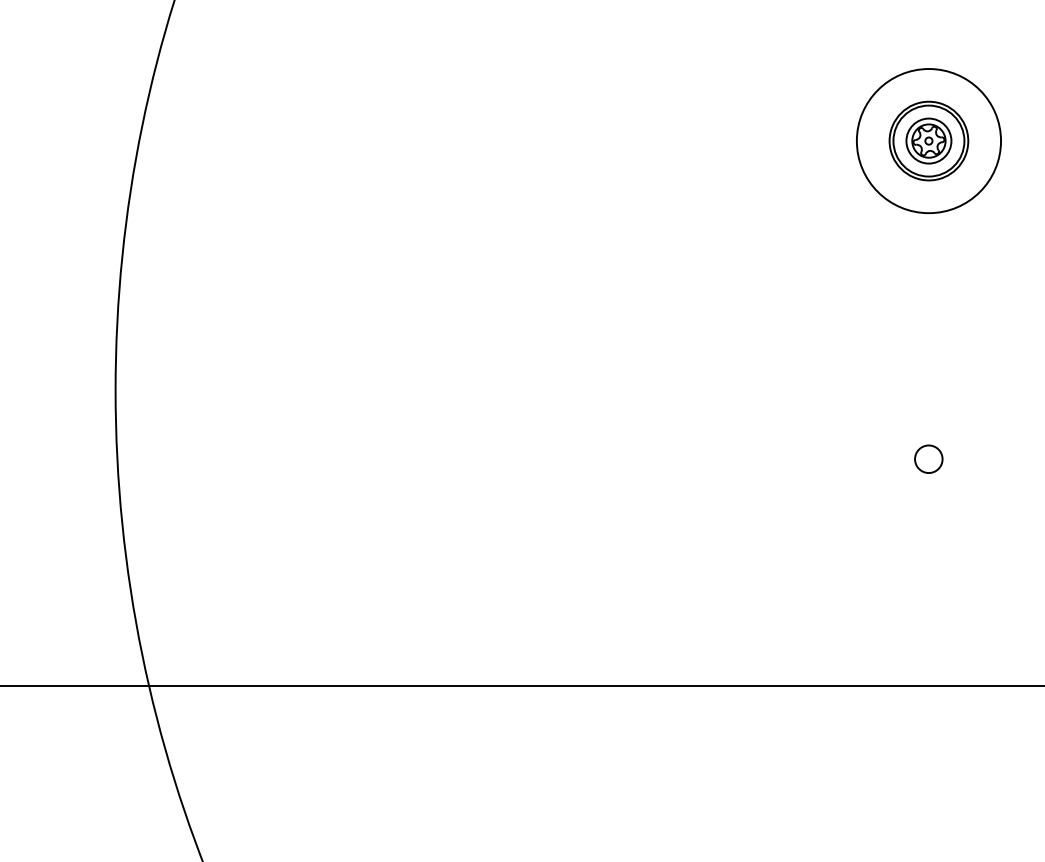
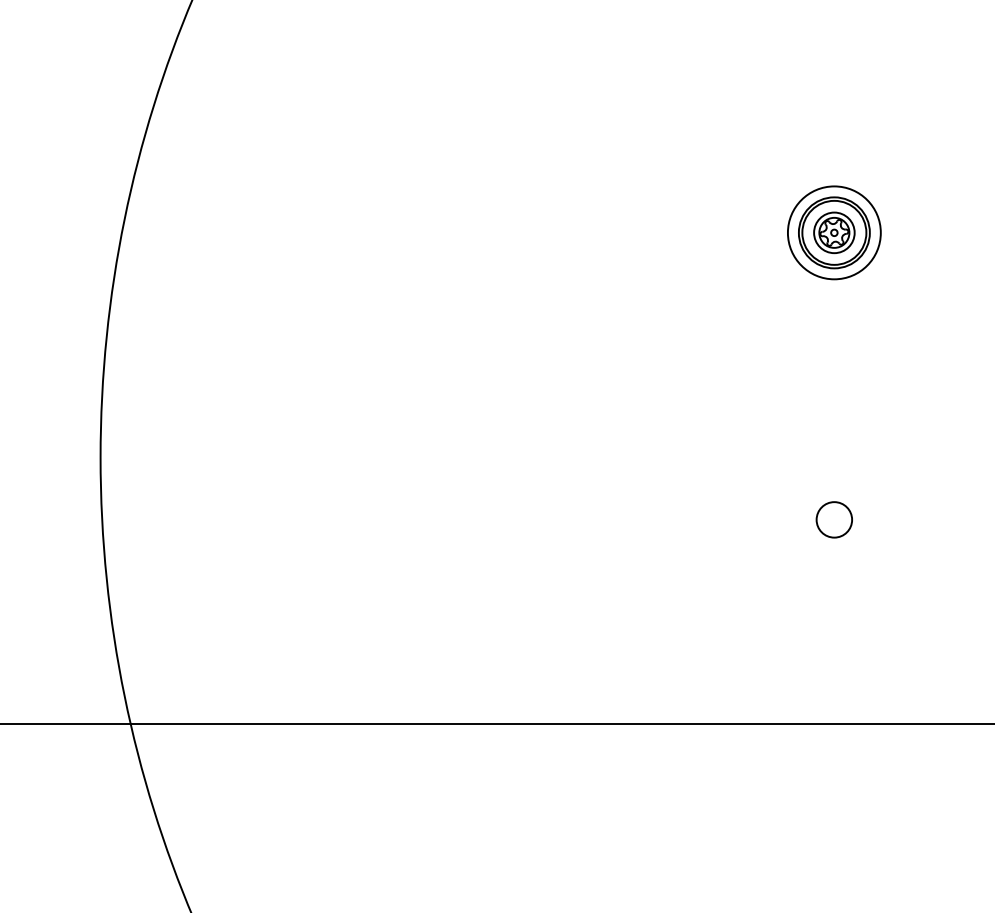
circle: (927, 140) -> (833, 232), size x0.71
circle: (927, 458) -> (833, 519), size x1.43

